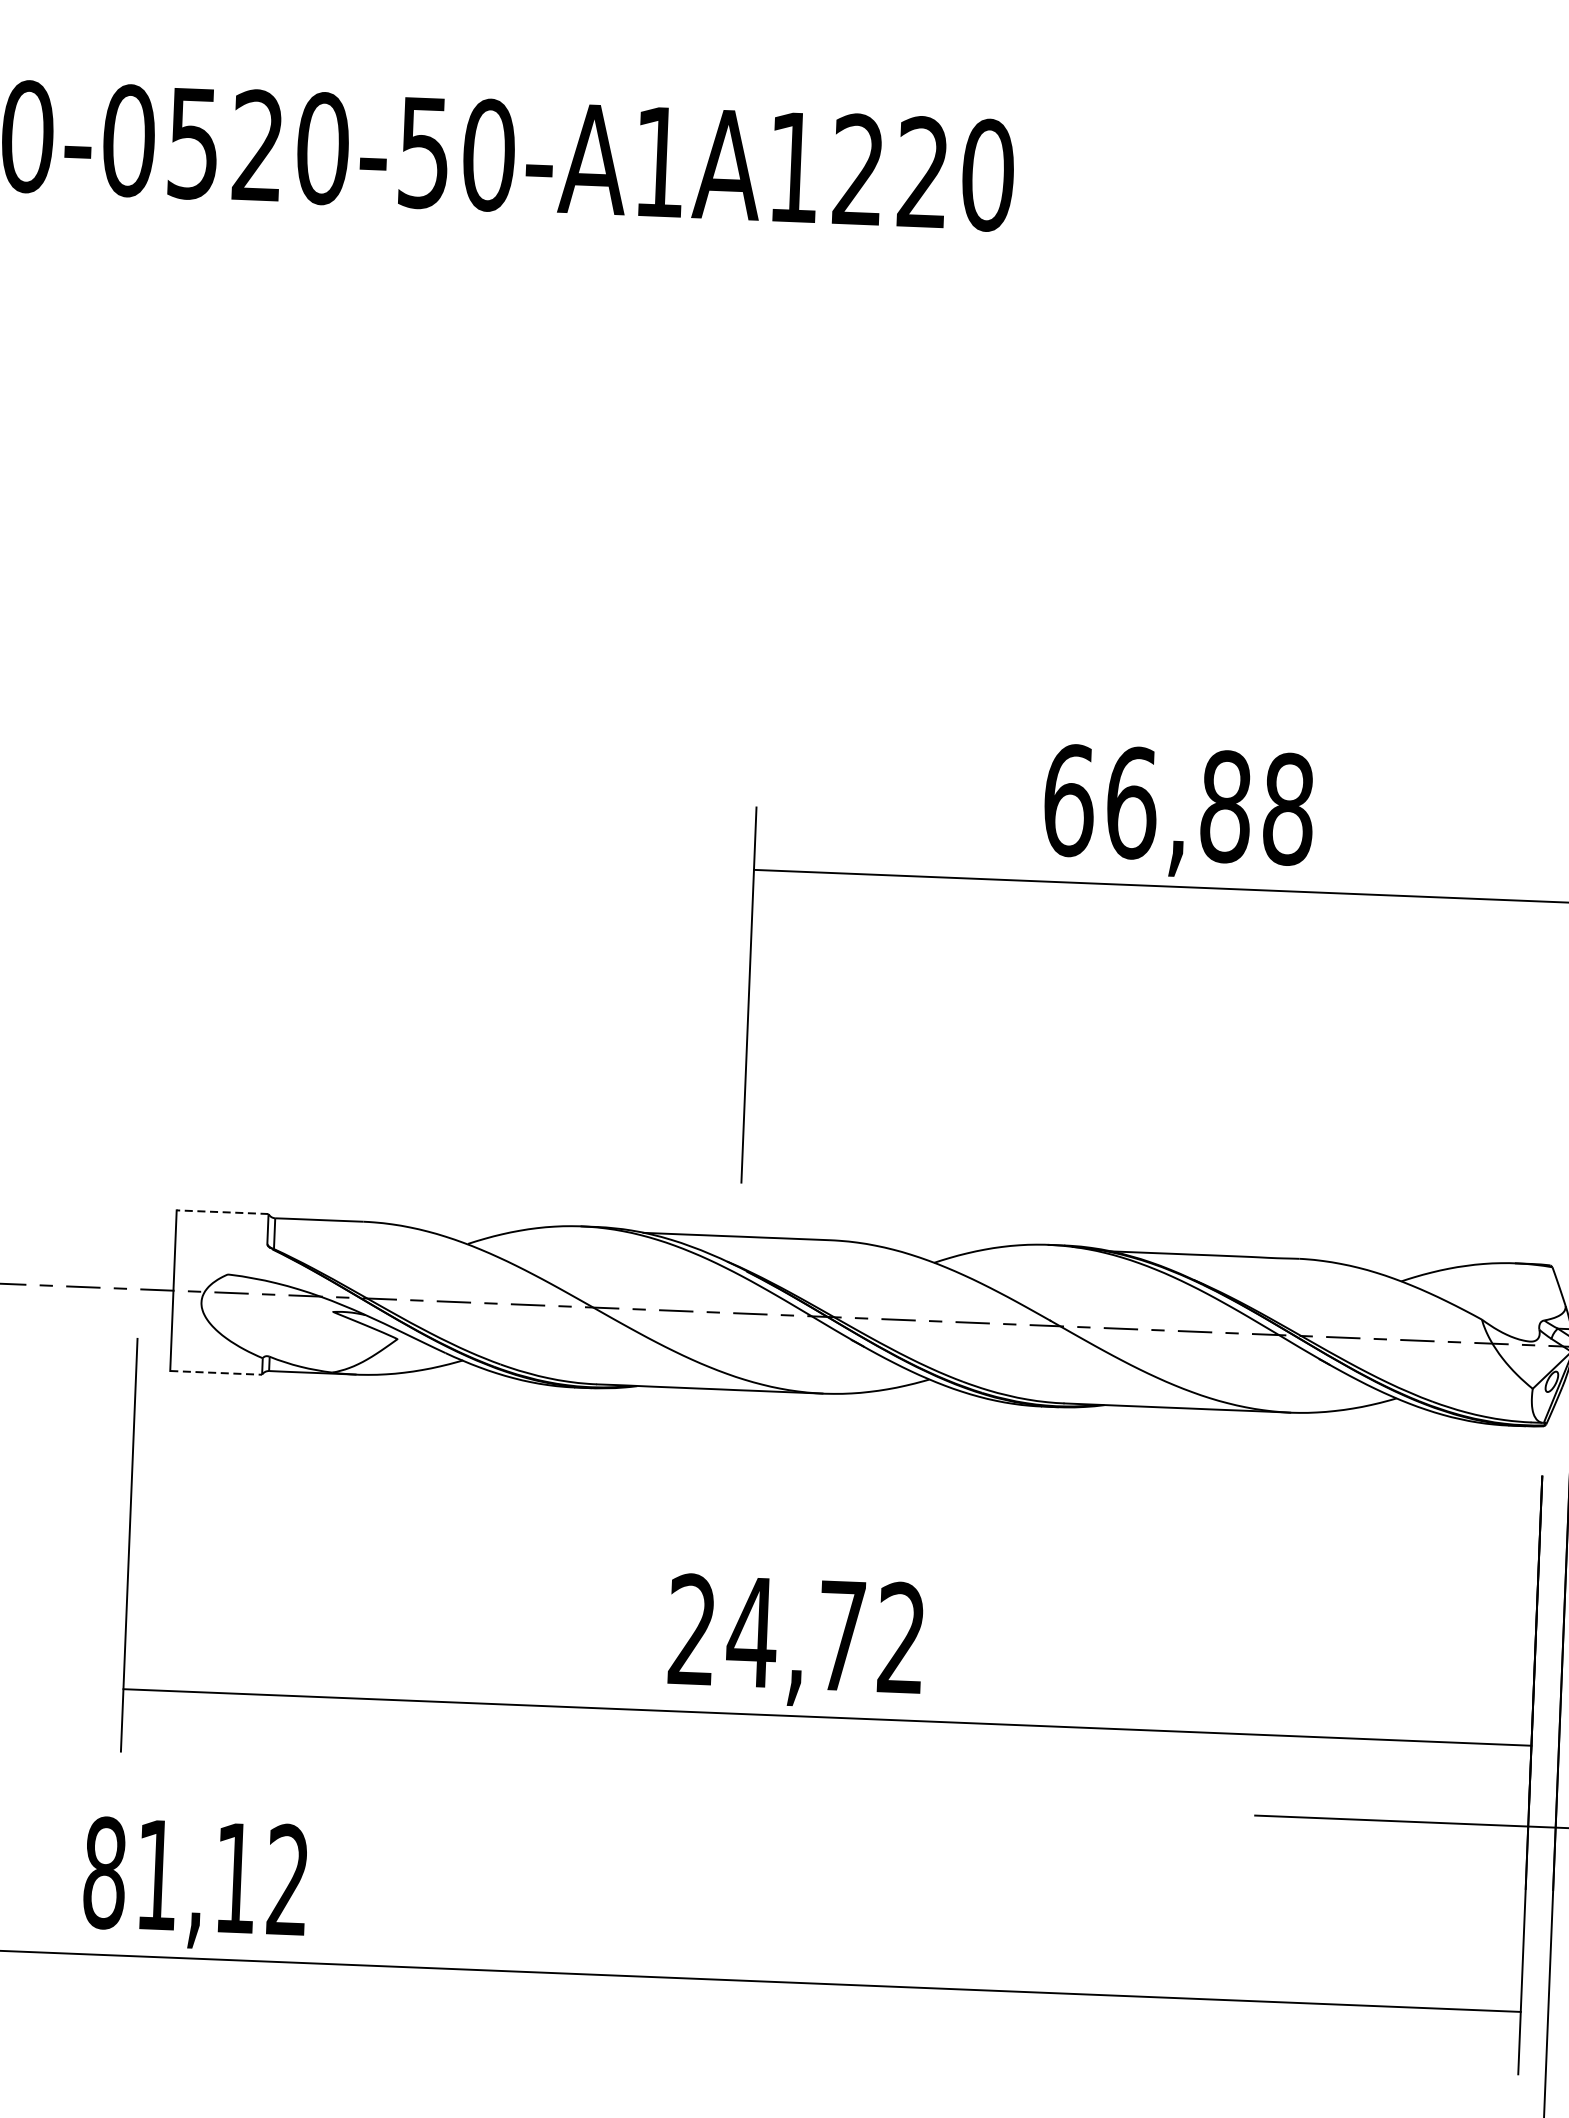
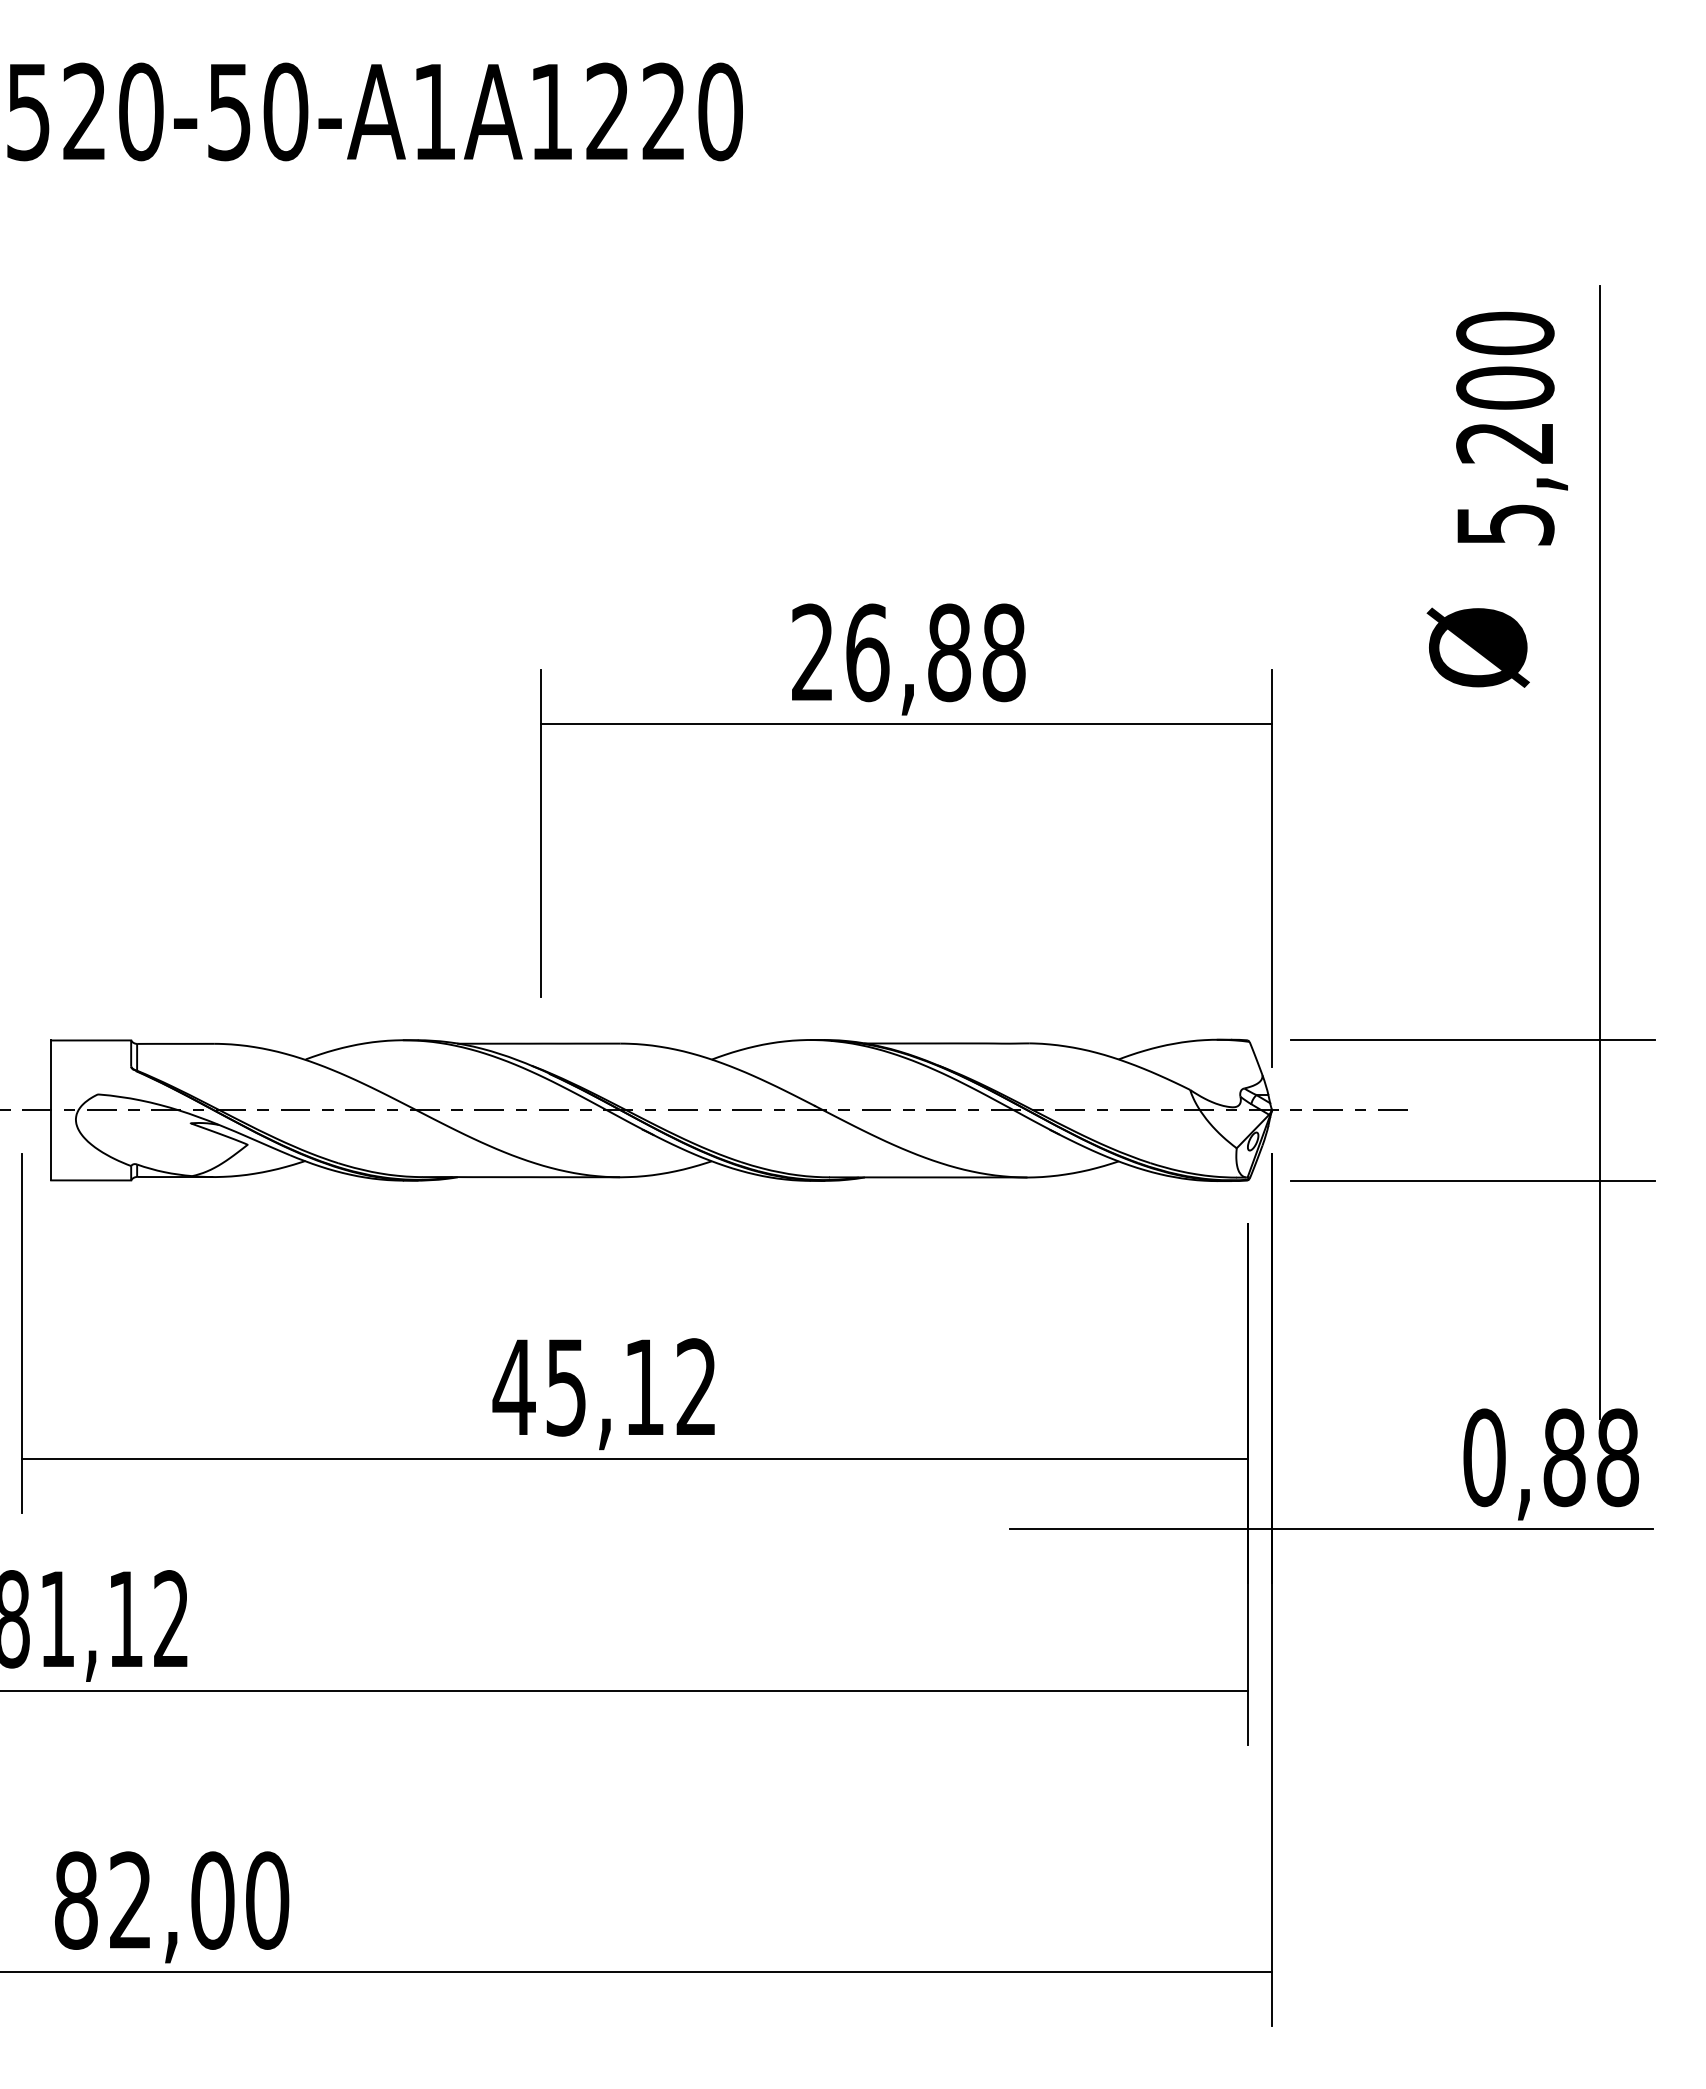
text: (1068, 800) -> (812, 652), 66,88 -> 26,88
line: (221, 1212) -> (90, 1040), dashed -> solid
line: (216, 1372) -> (91, 1180), dashed -> solid
text: (764, 1633) -> (577, 1387), 24,72 -> 45,12

